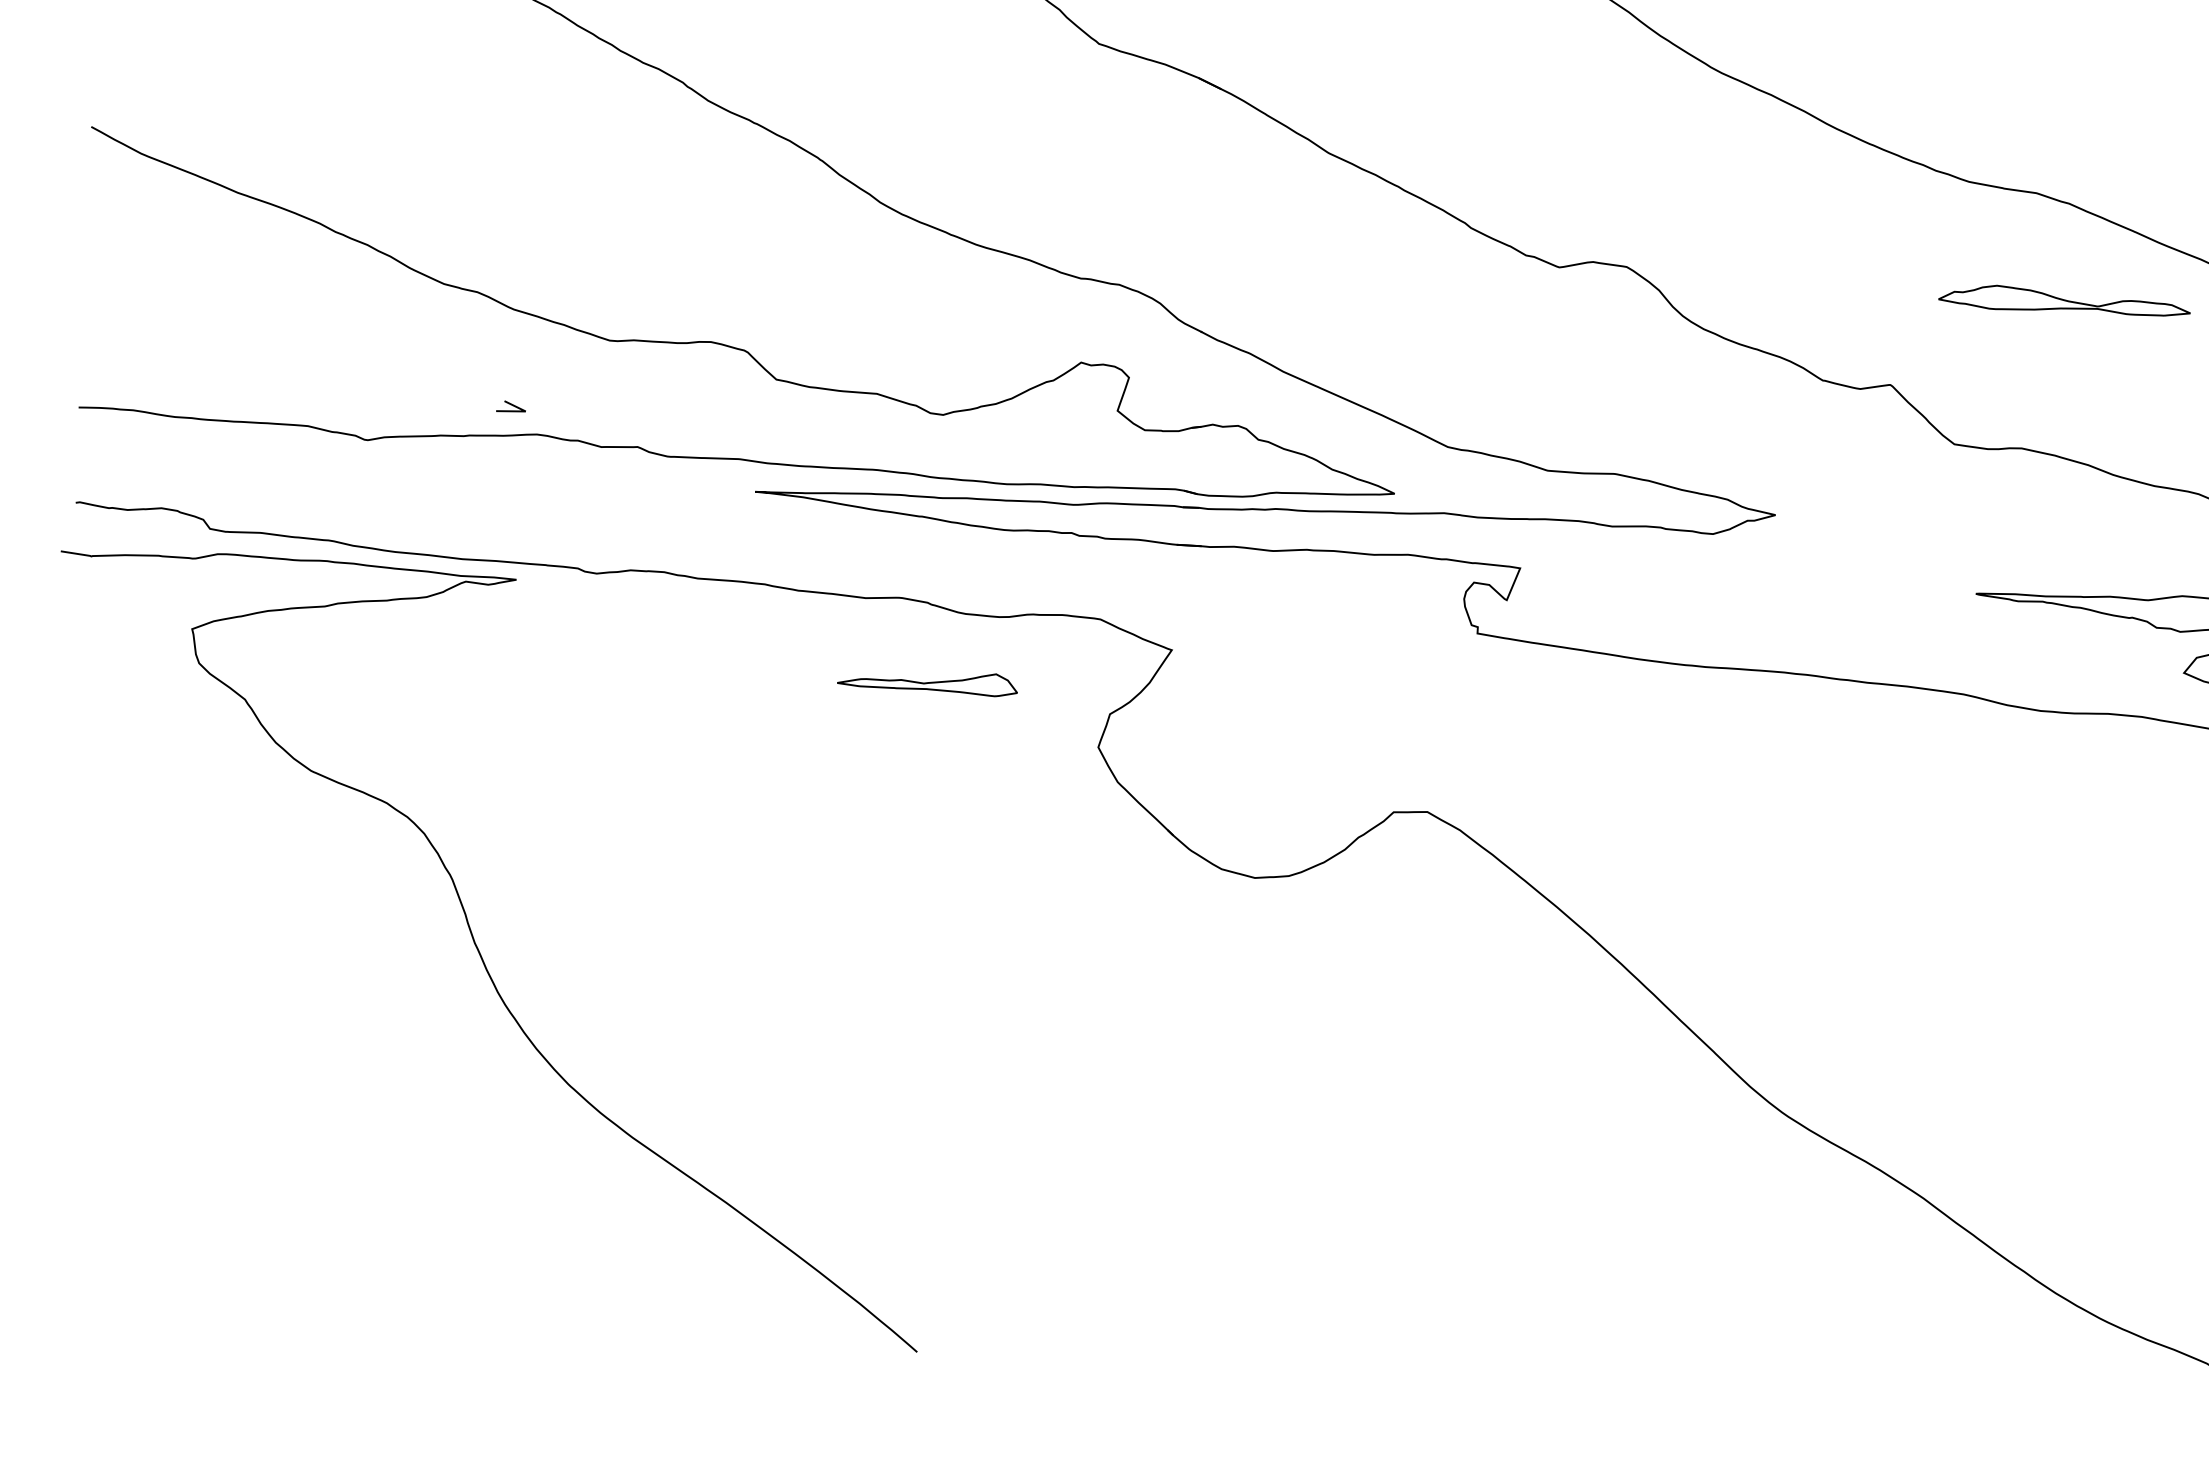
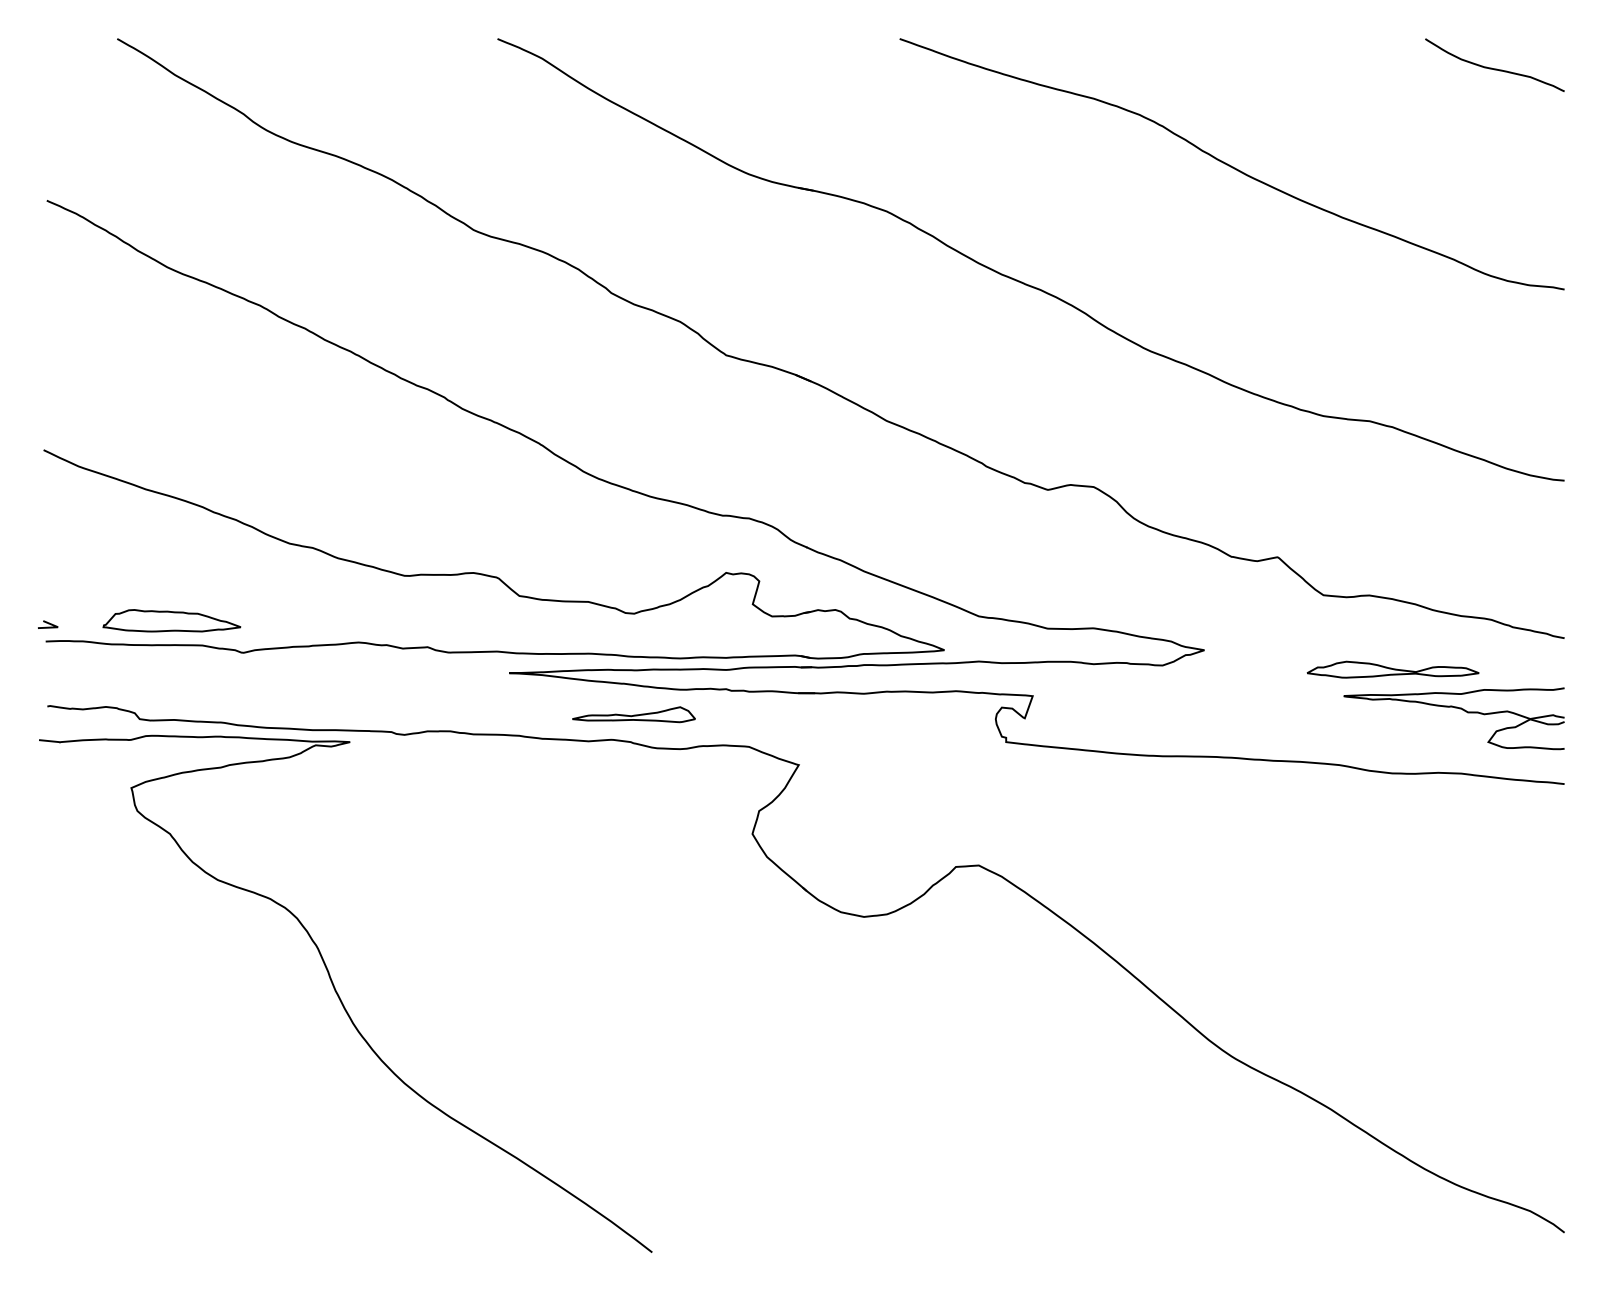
part: (2063, 300) -> (1392, 669), moved
part: (264, 386) -> (171, 620), added
line: (511, 406) -> (48, 624), moved
part: (927, 681) -> (633, 714), moved

